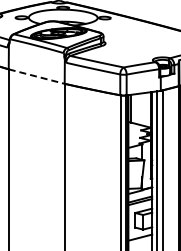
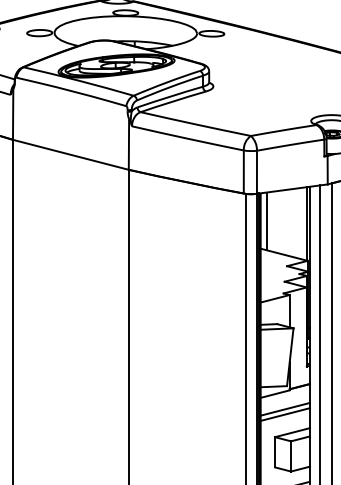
line: (36, 76) -> (70, 154), dashed -> solid

